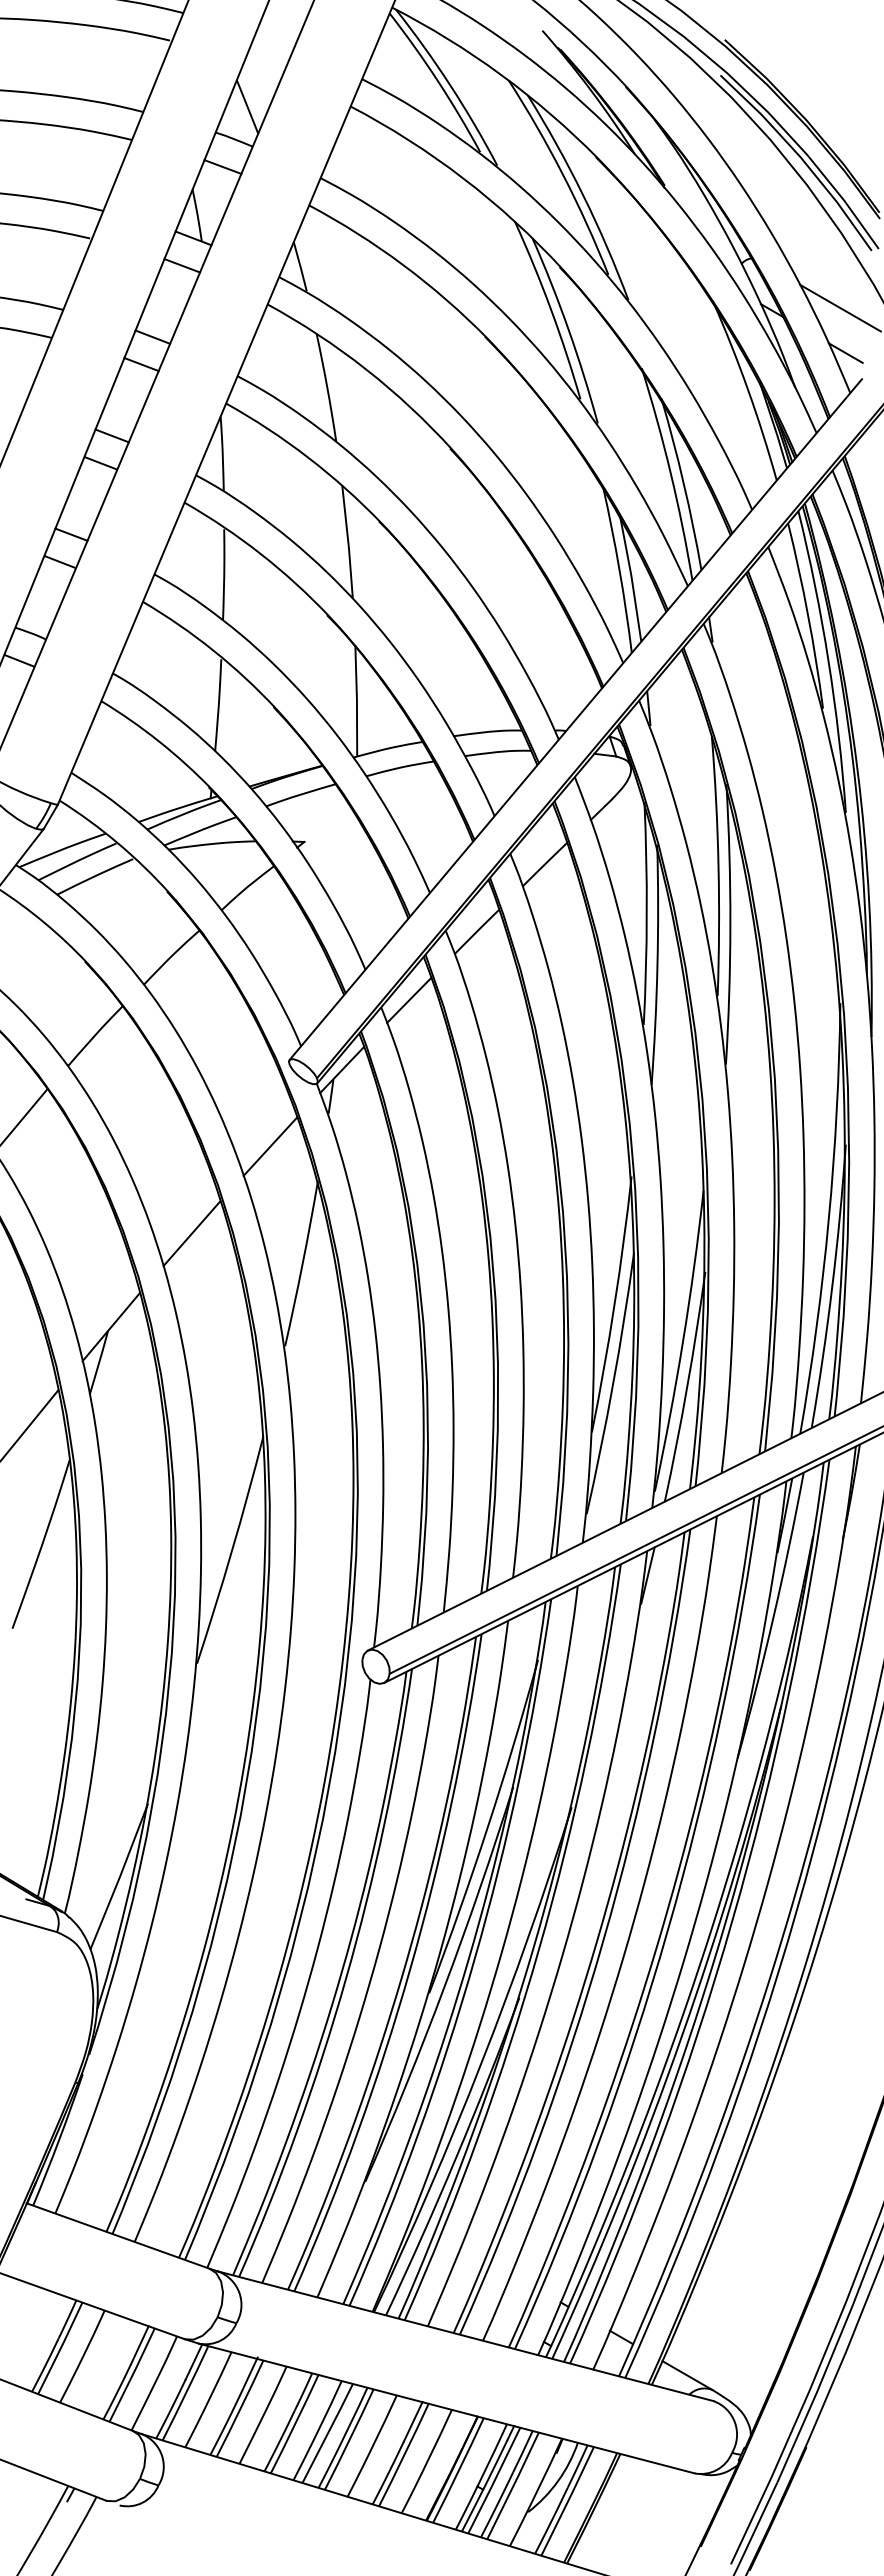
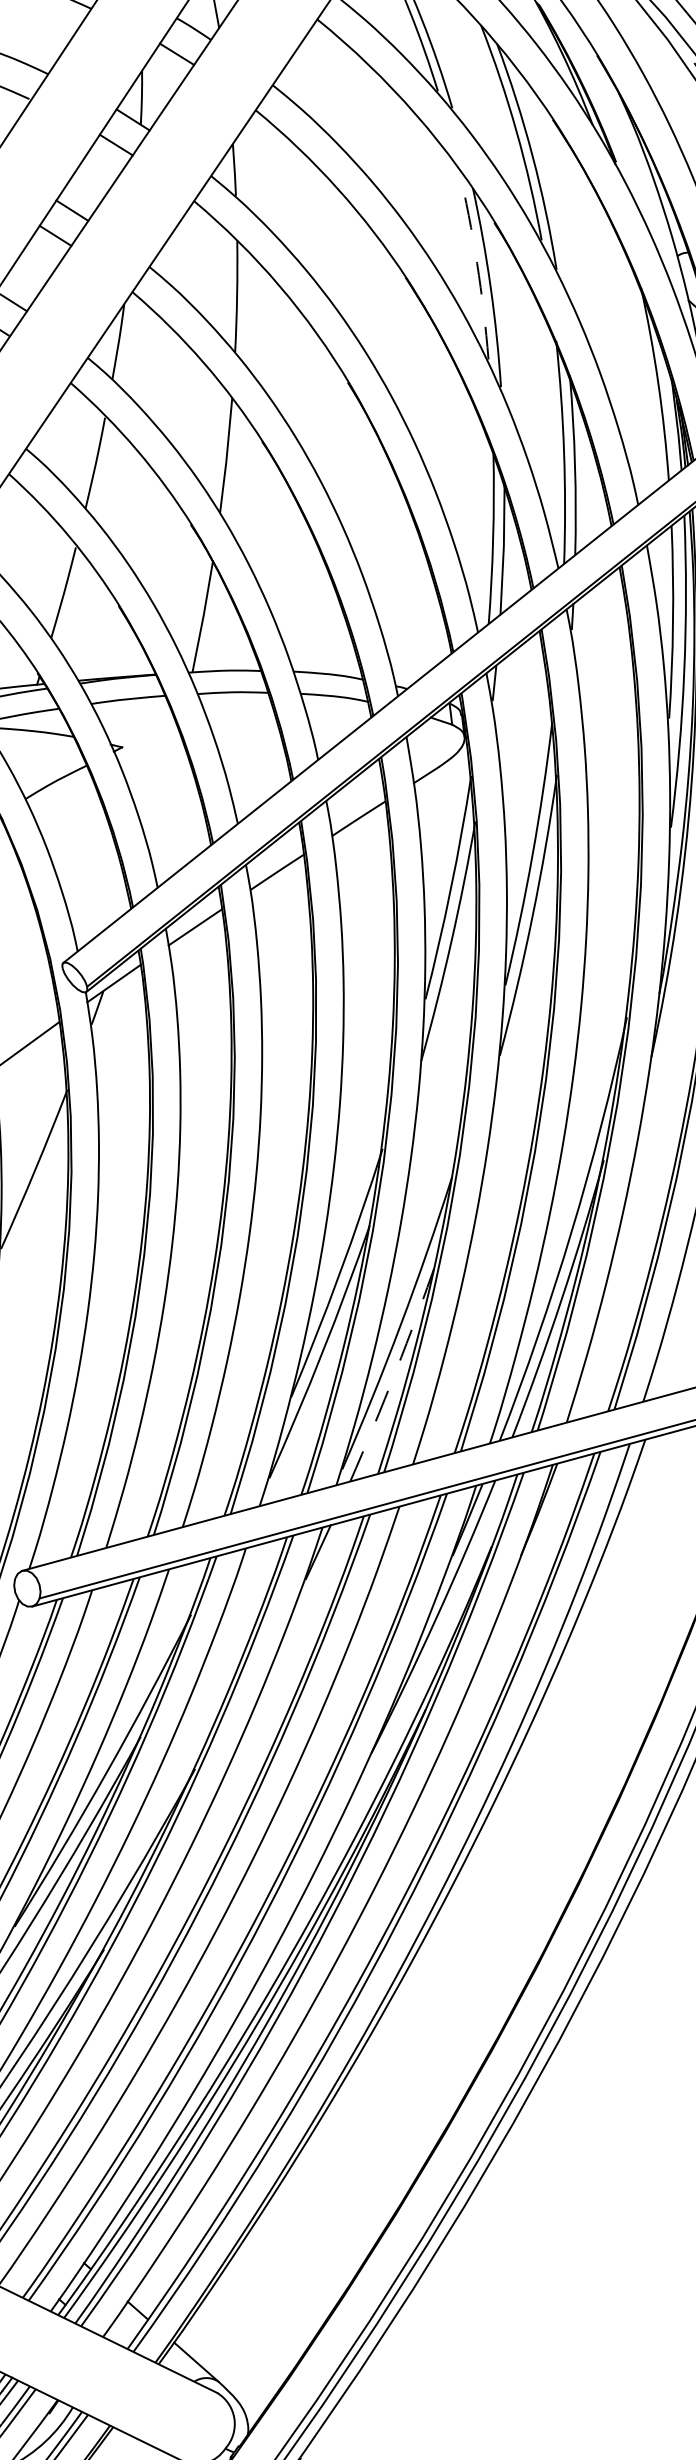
arc: (550, 309) -> (476, 263), solid -> dashed
arc: (687, 1387) -> (396, 1371), solid -> dashed

